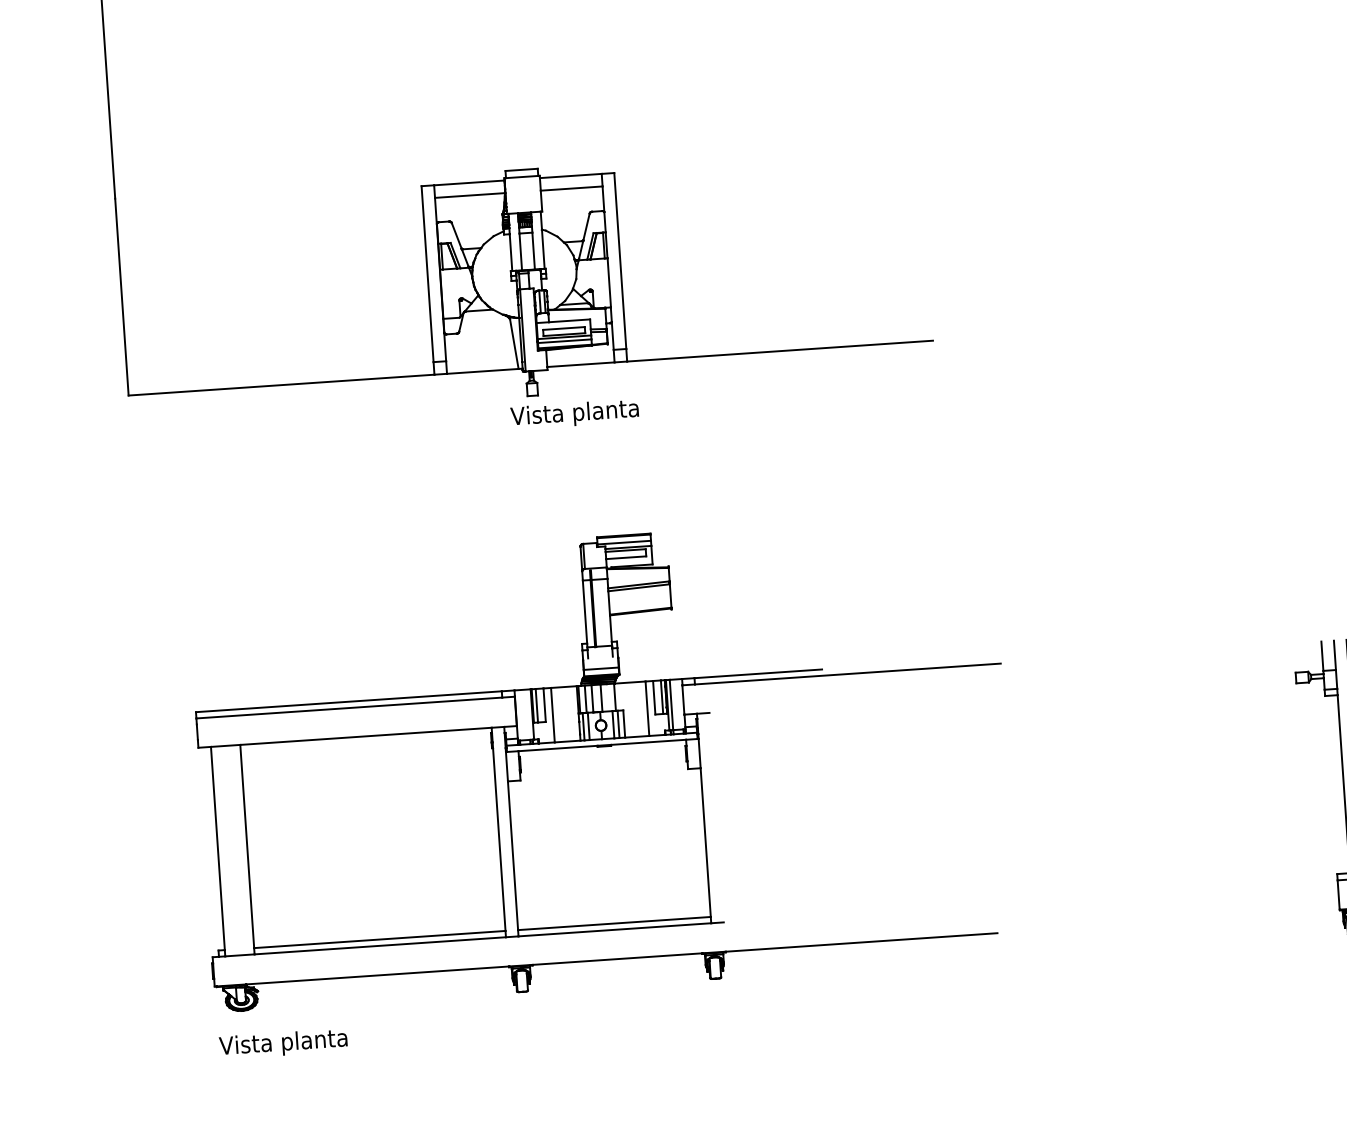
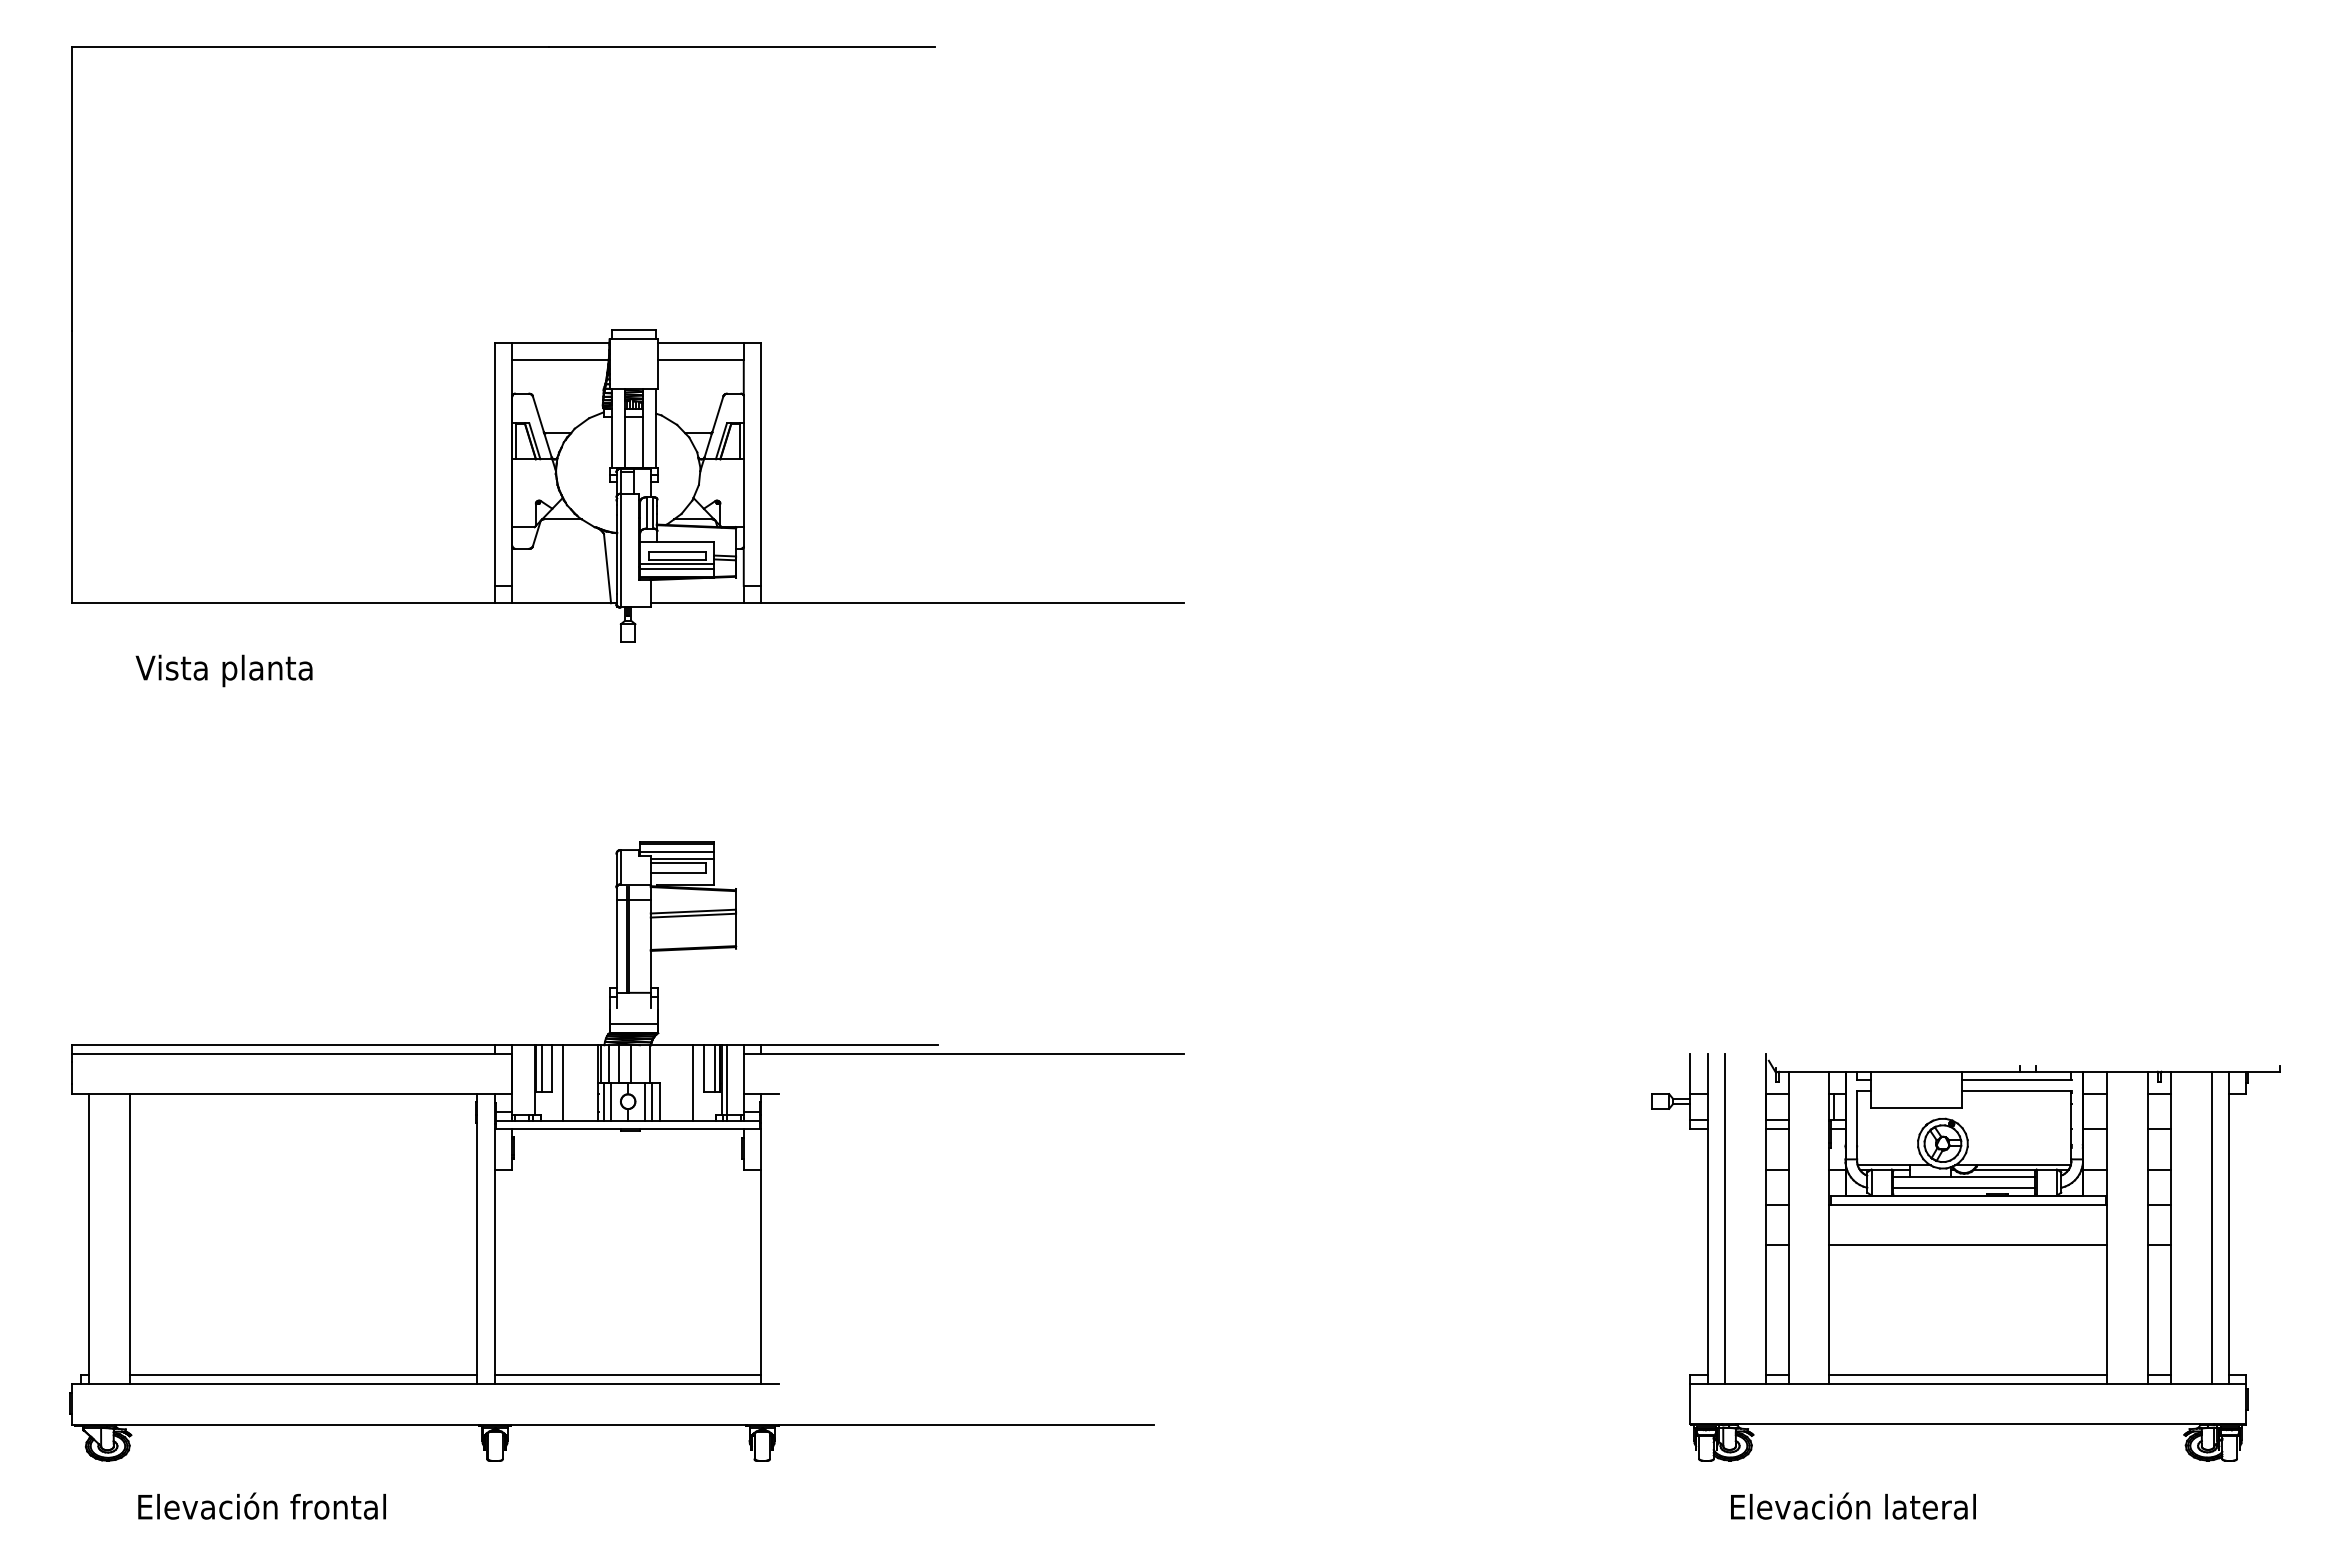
text: (574, 414) -> (223, 670), moved
part: (602, 761) -> (626, 1151), moved
text: (309, 1041) -> (260, 1509), Vista planta -> Elevación frontal

